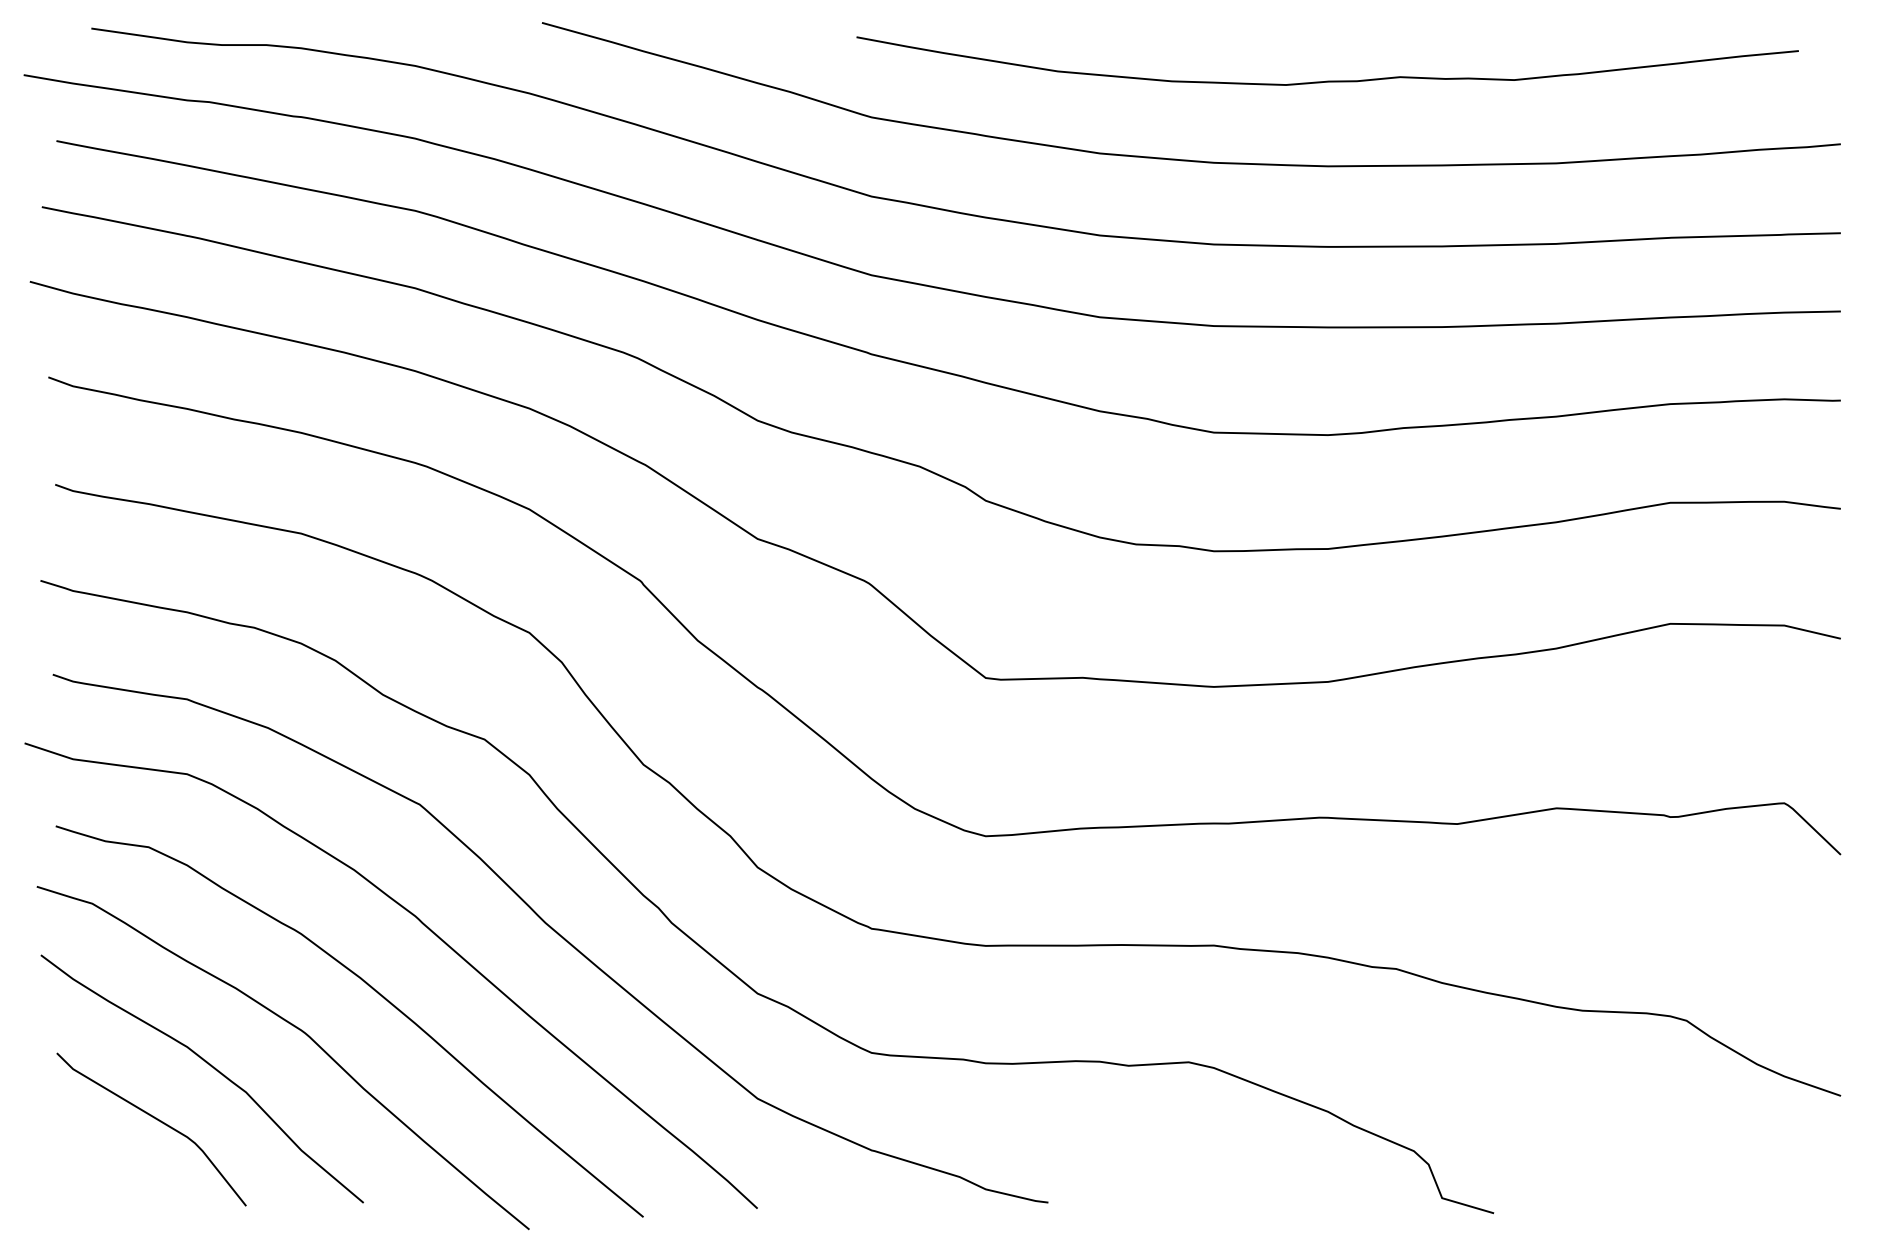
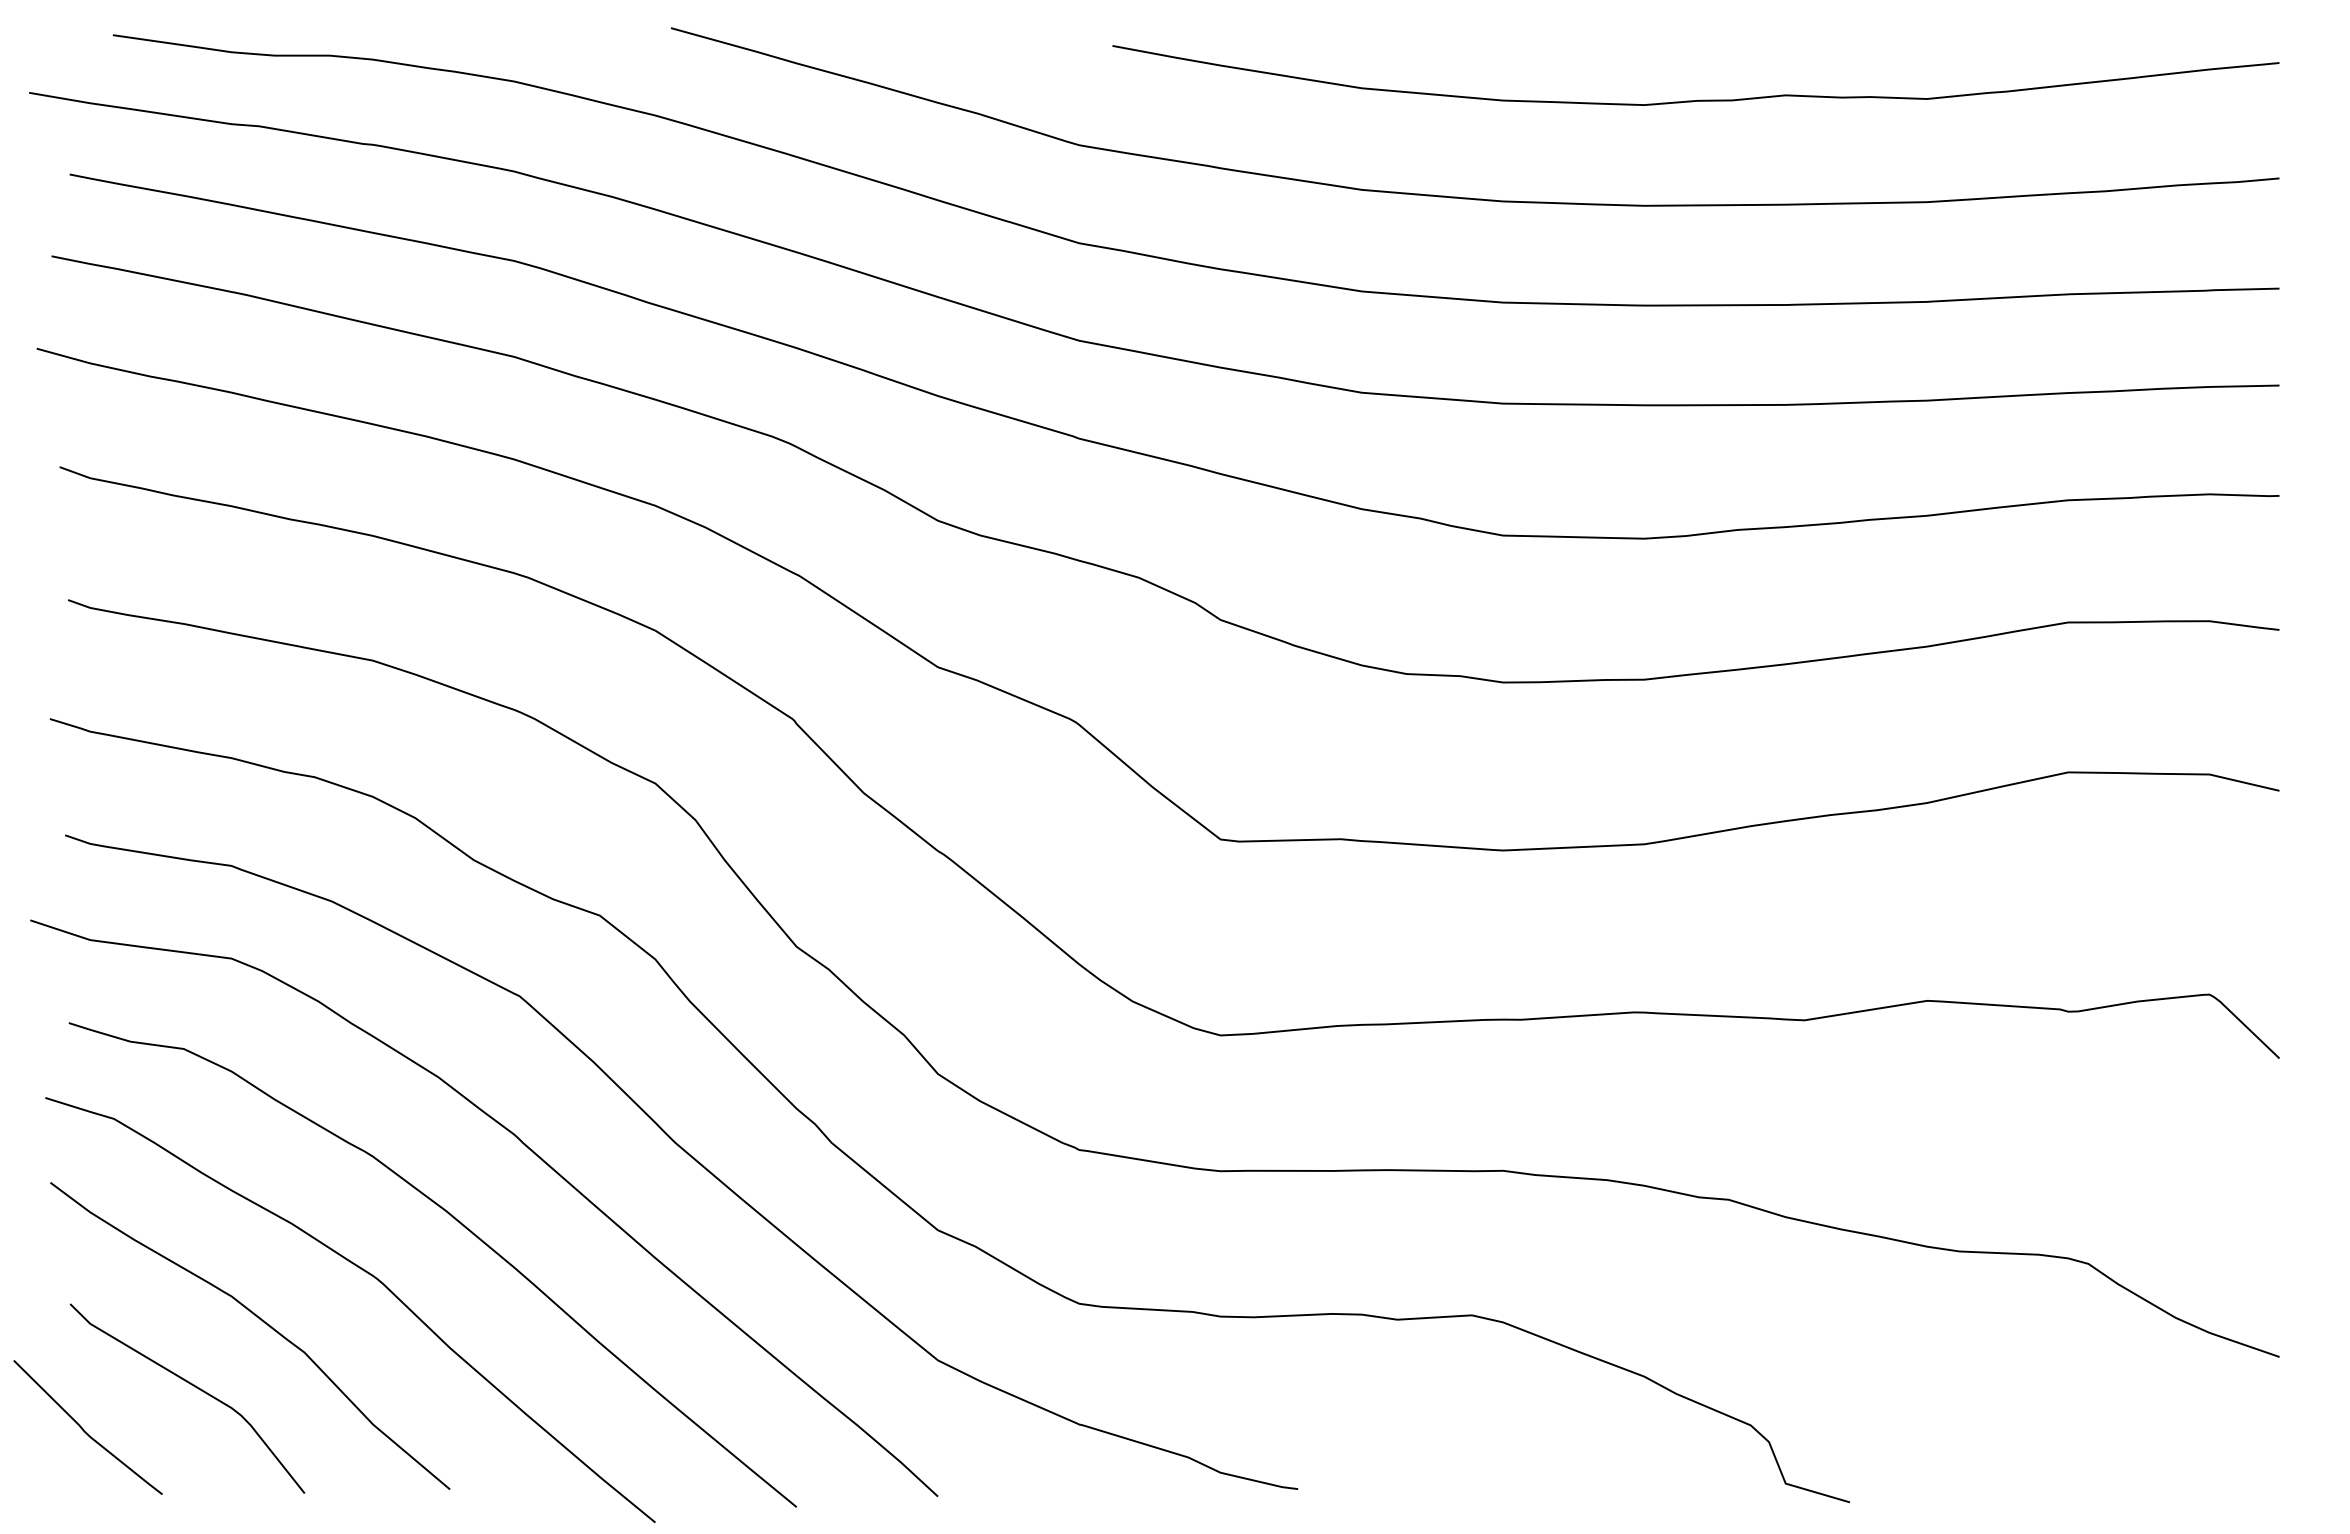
curve: (1330, 80) -> (1699, 99), moved
curve: (68, 1154) -> (84, 1429), added

